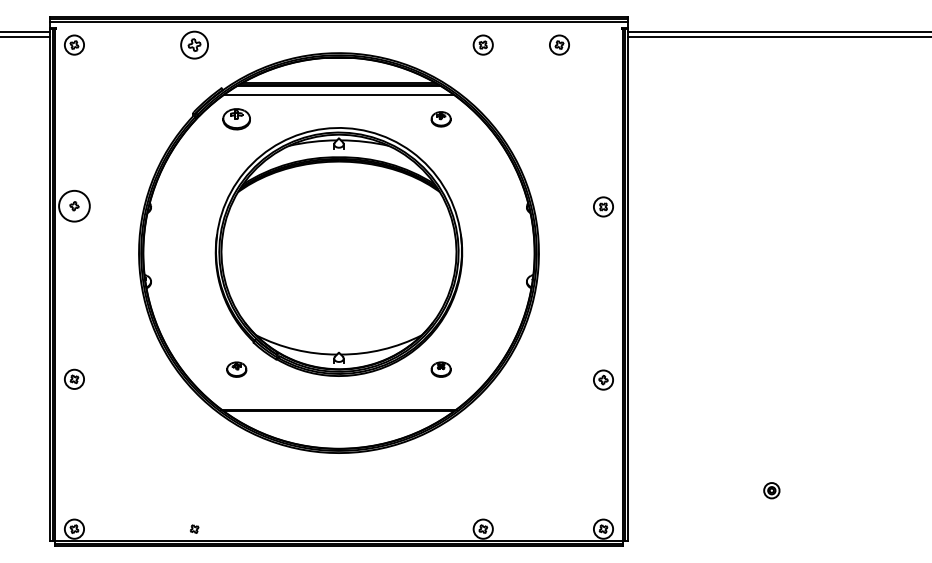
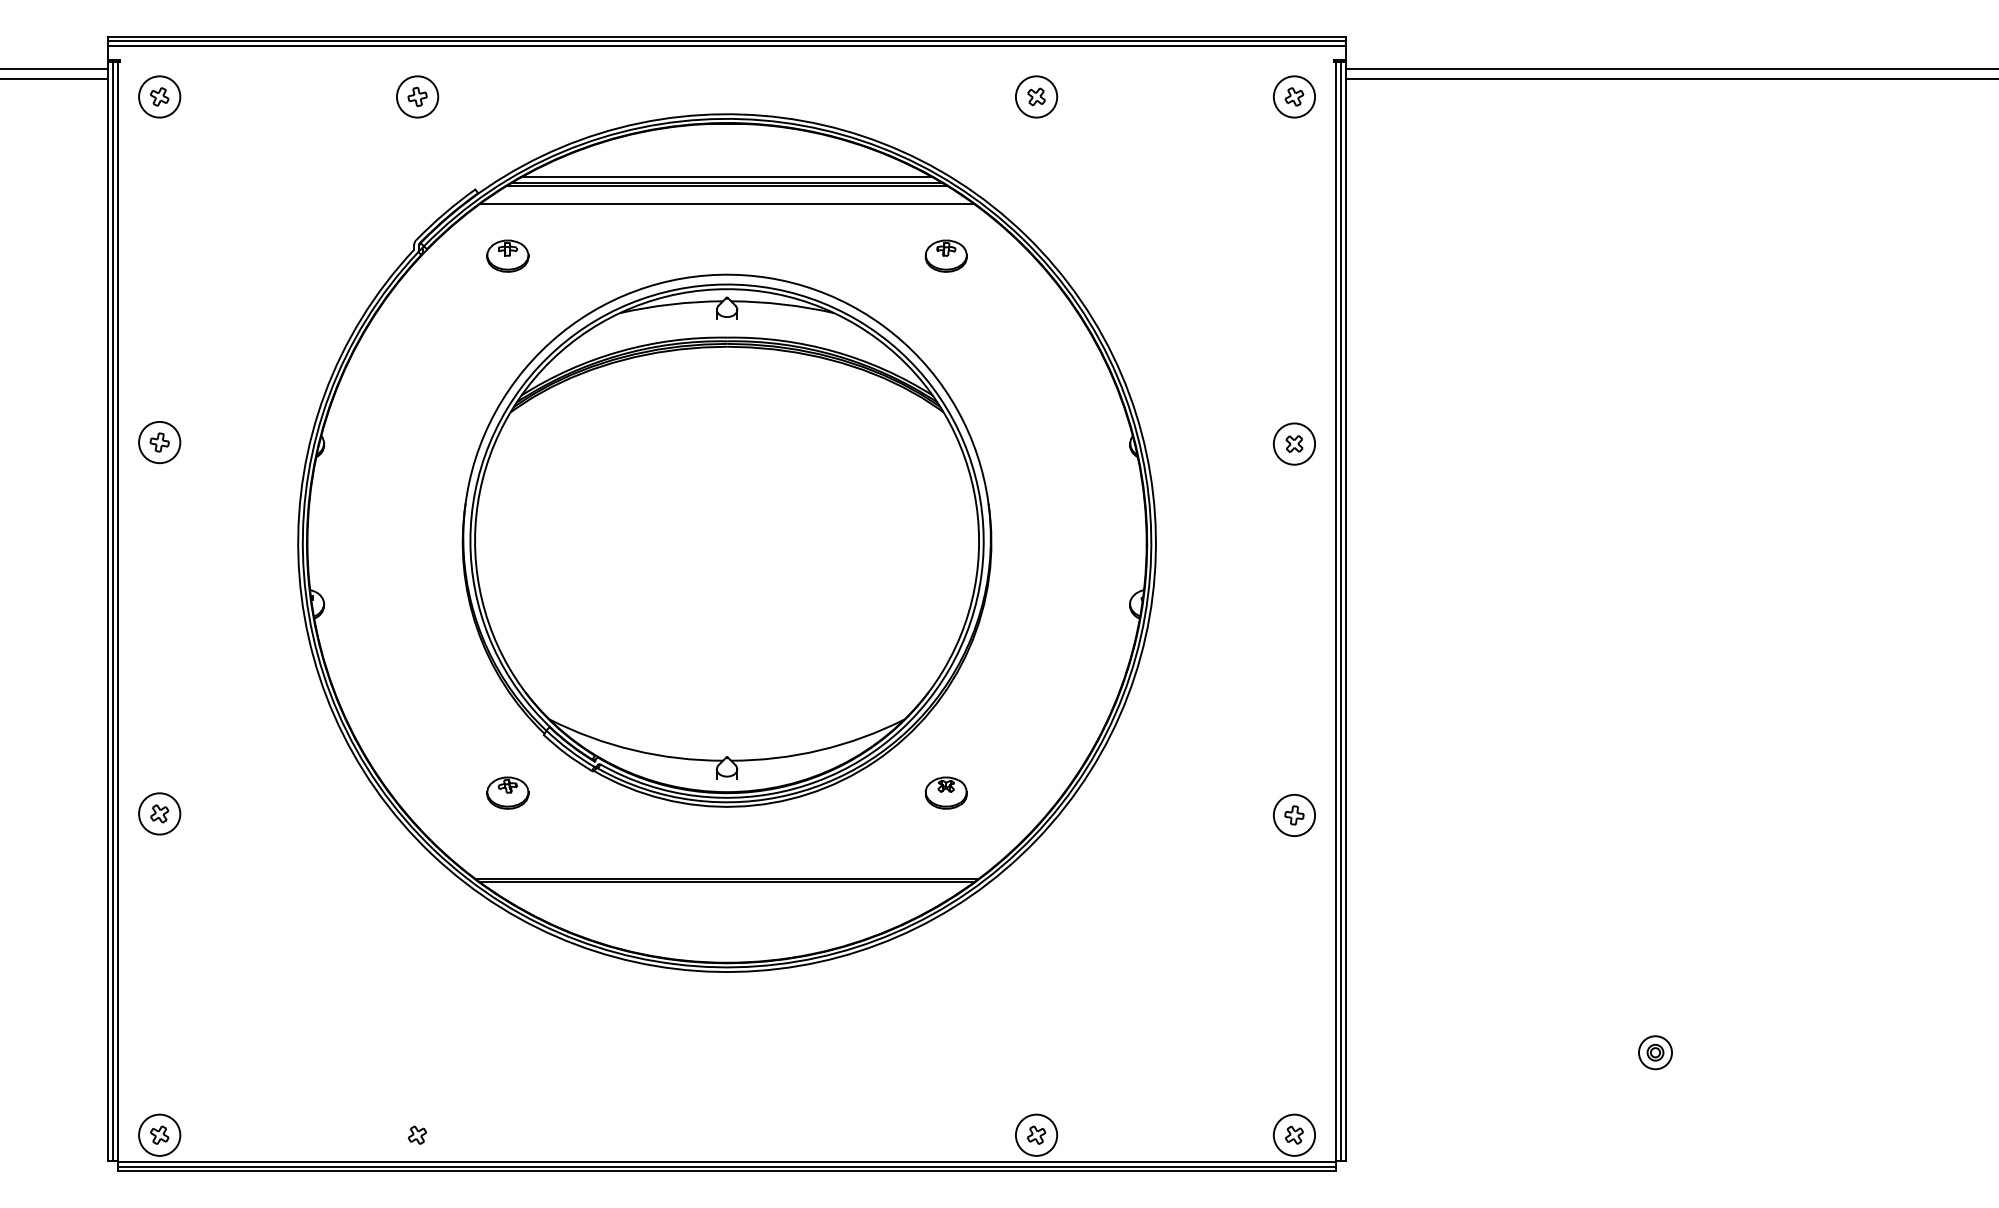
part: (194, 44) -> (417, 95), size x0.71
part: (559, 44) -> (1294, 95), moved
part: (236, 119) -> (507, 256), size x0.71
circle: (74, 205) -> (159, 440), size x0.62

